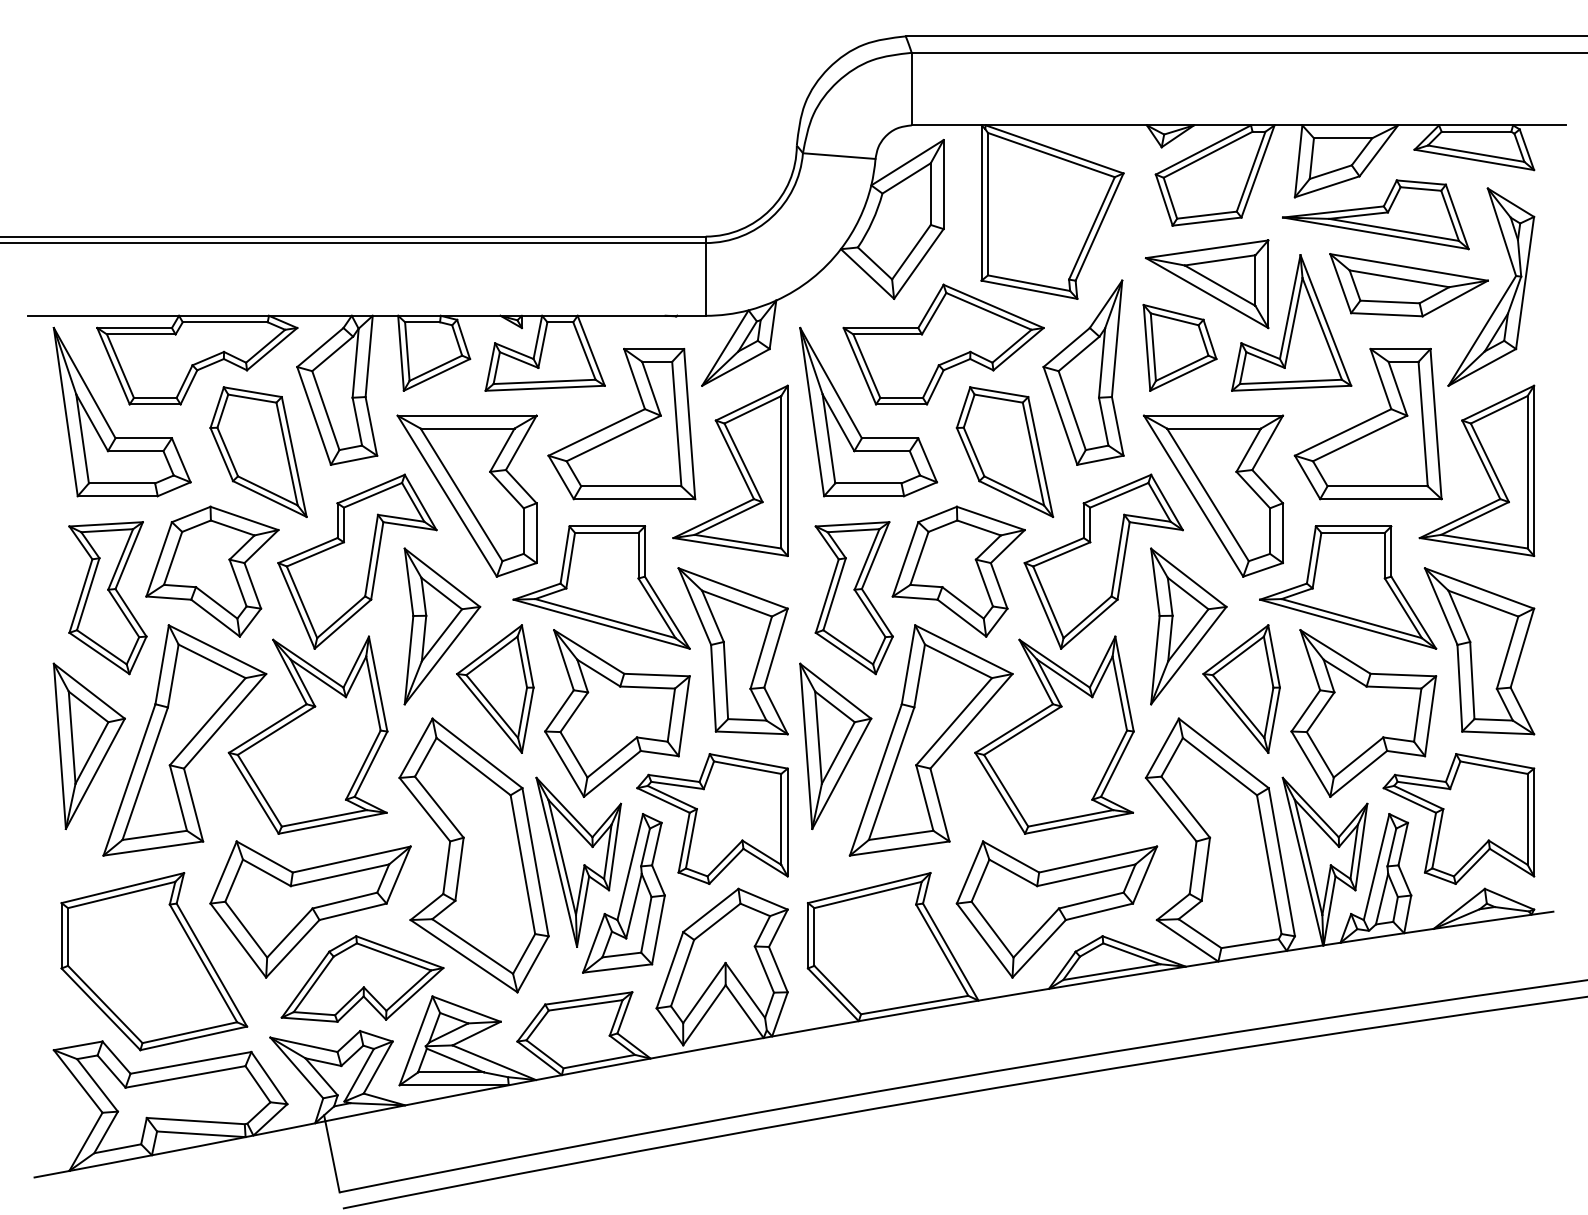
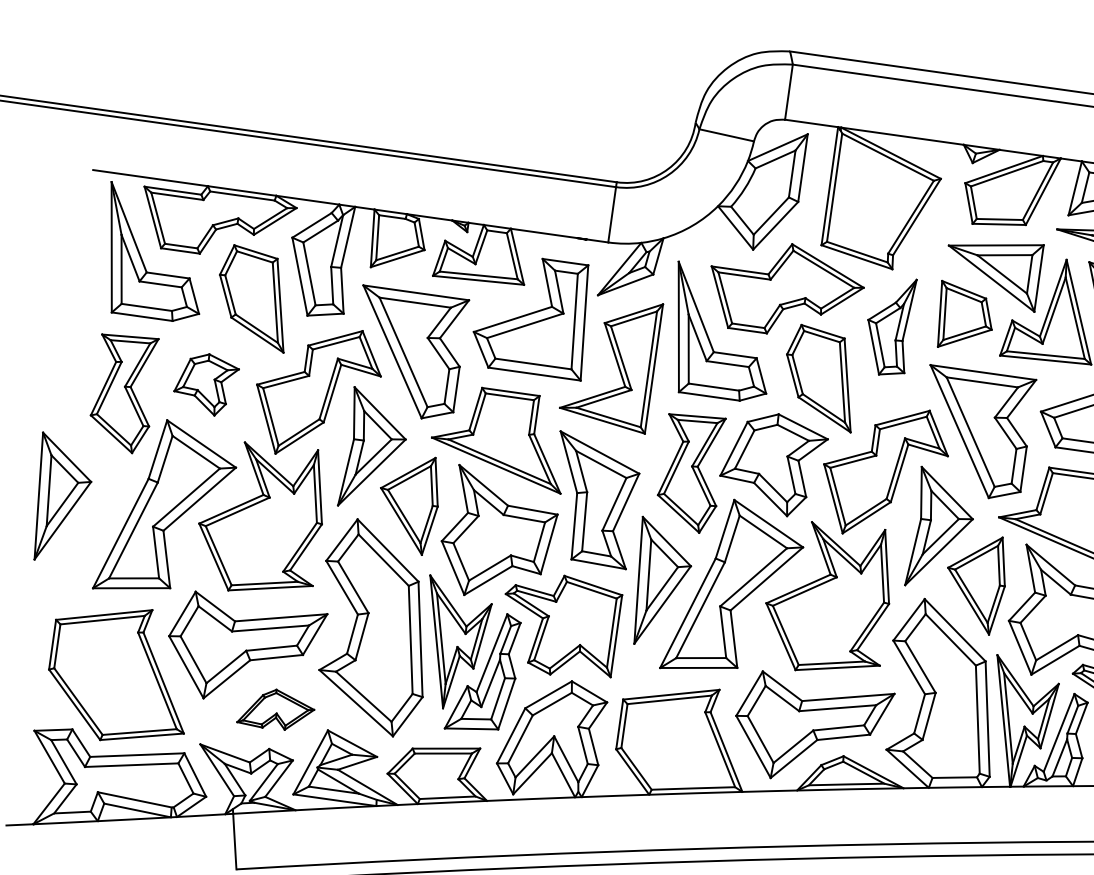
part: (1083, 372) -> (889, 325), size x0.7
part: (212, 571) -> (206, 384), size x0.6
part: (88, 746) -> (60, 499), moved
part: (362, 978) -> (276, 709), size x0.6

